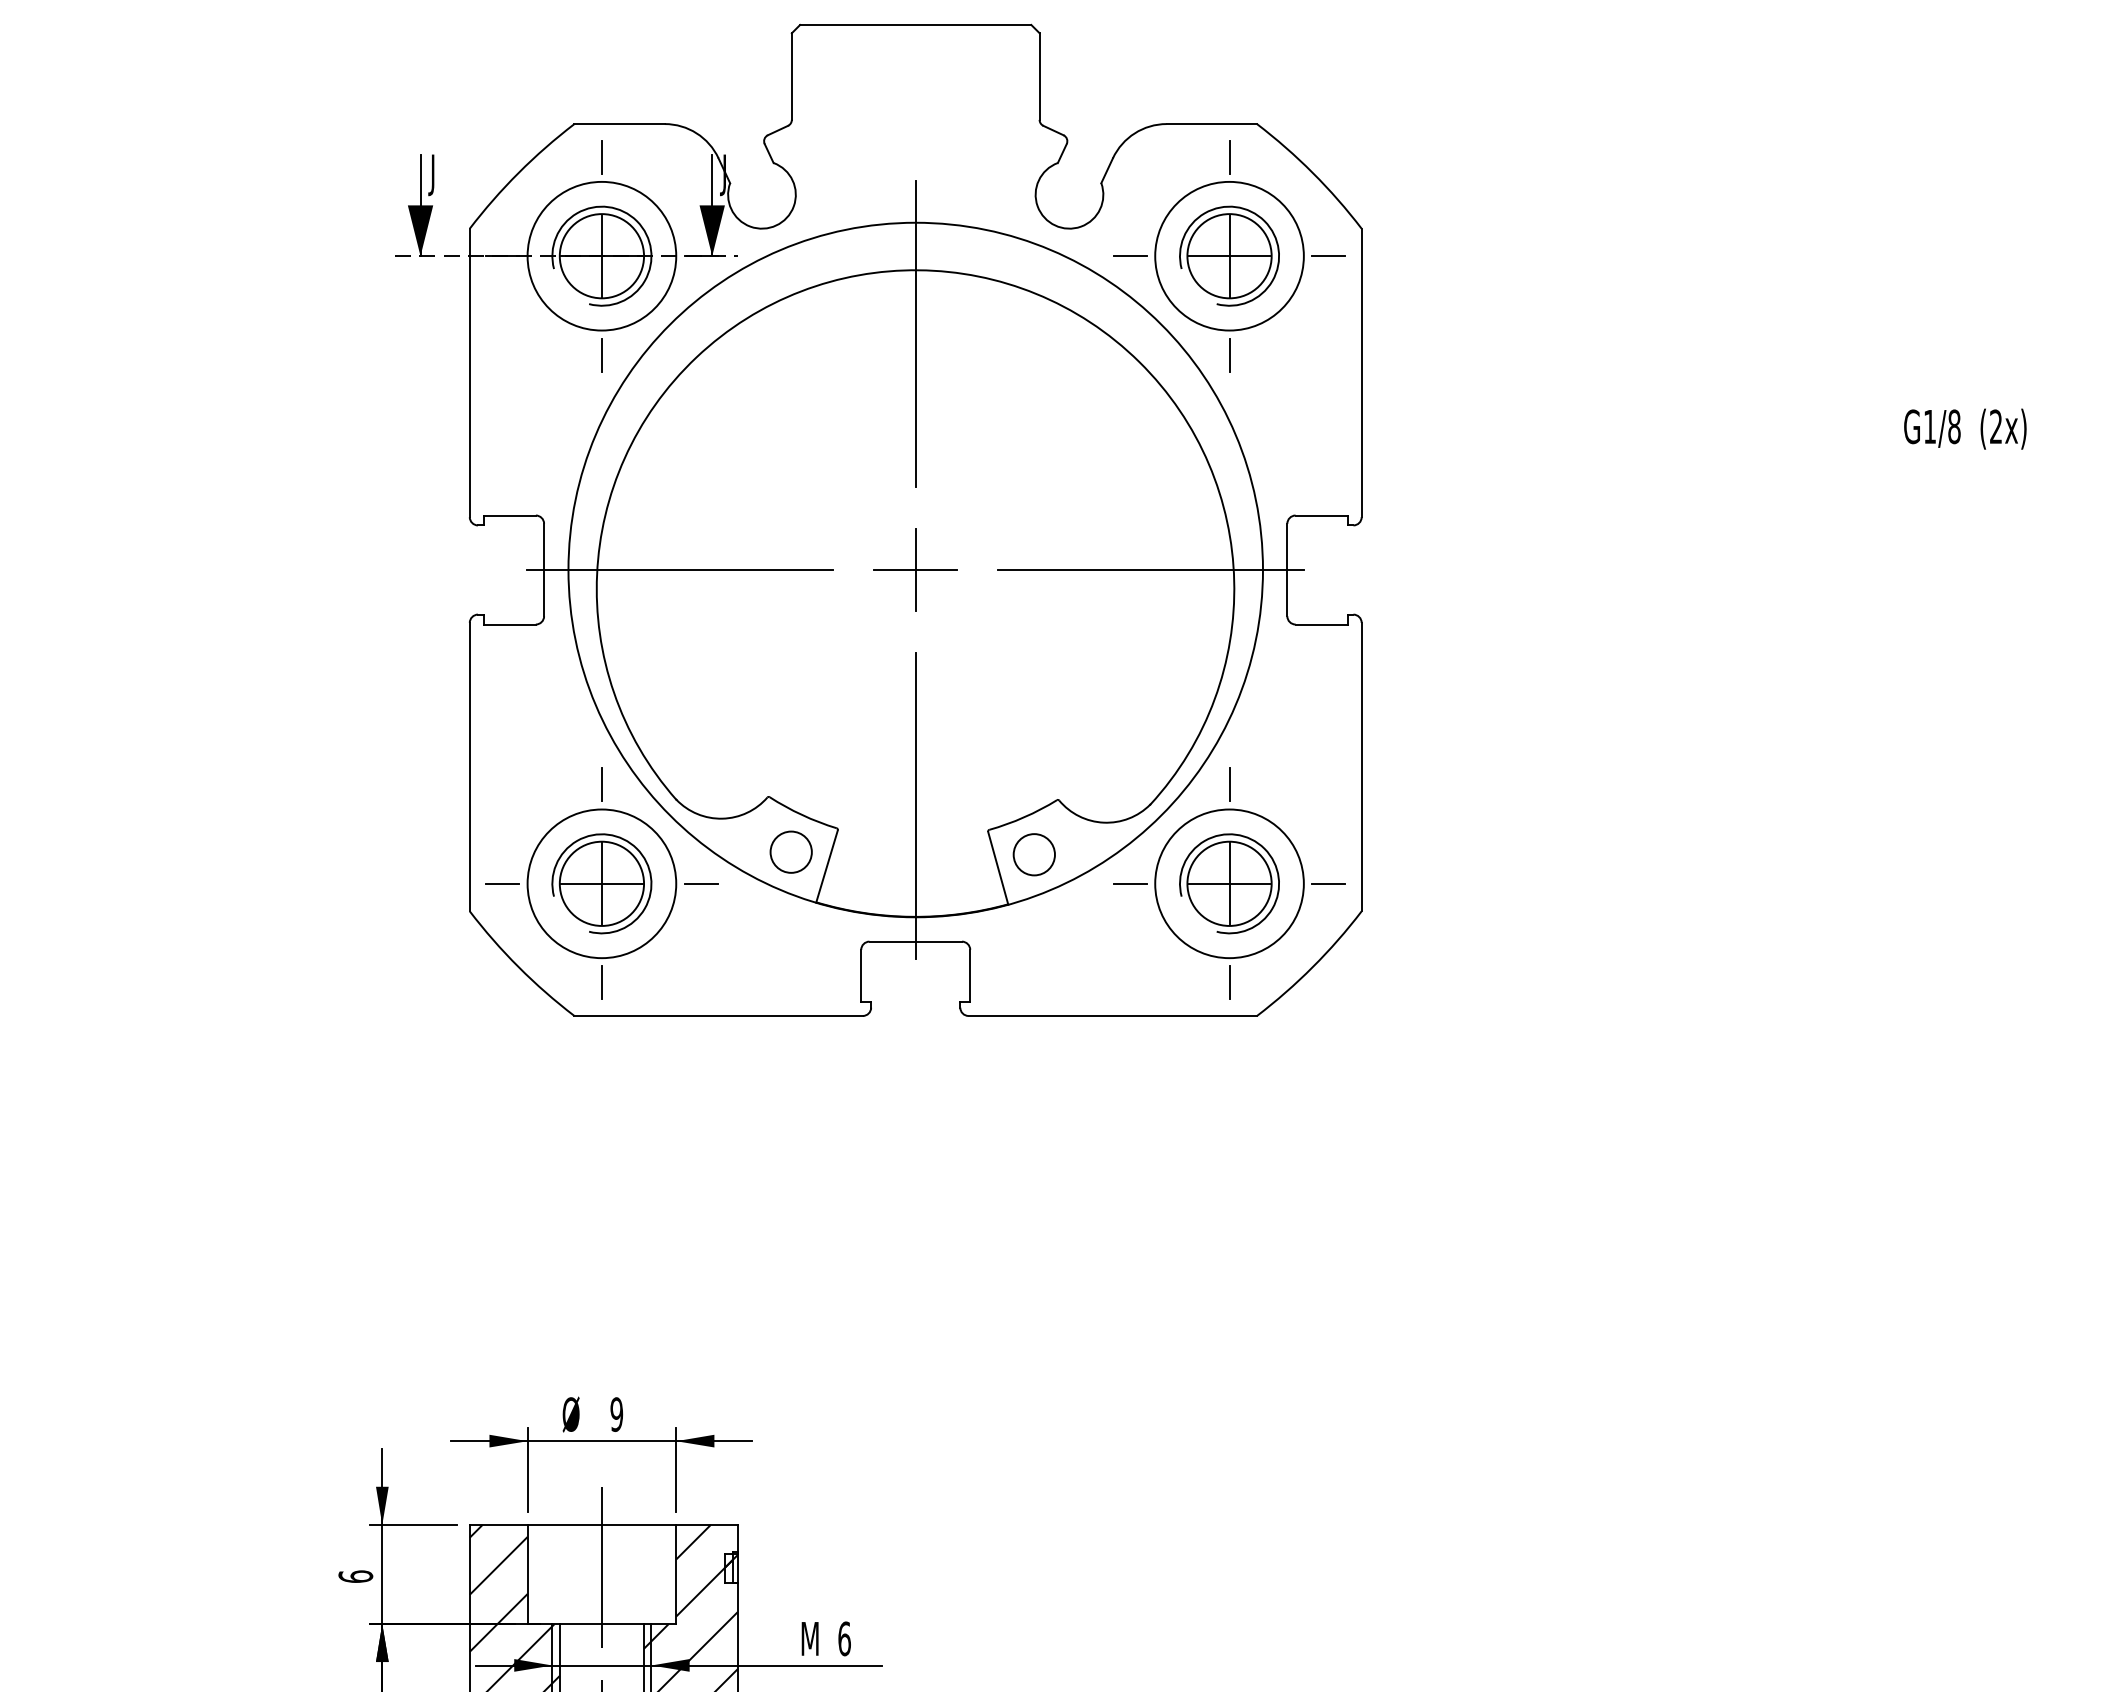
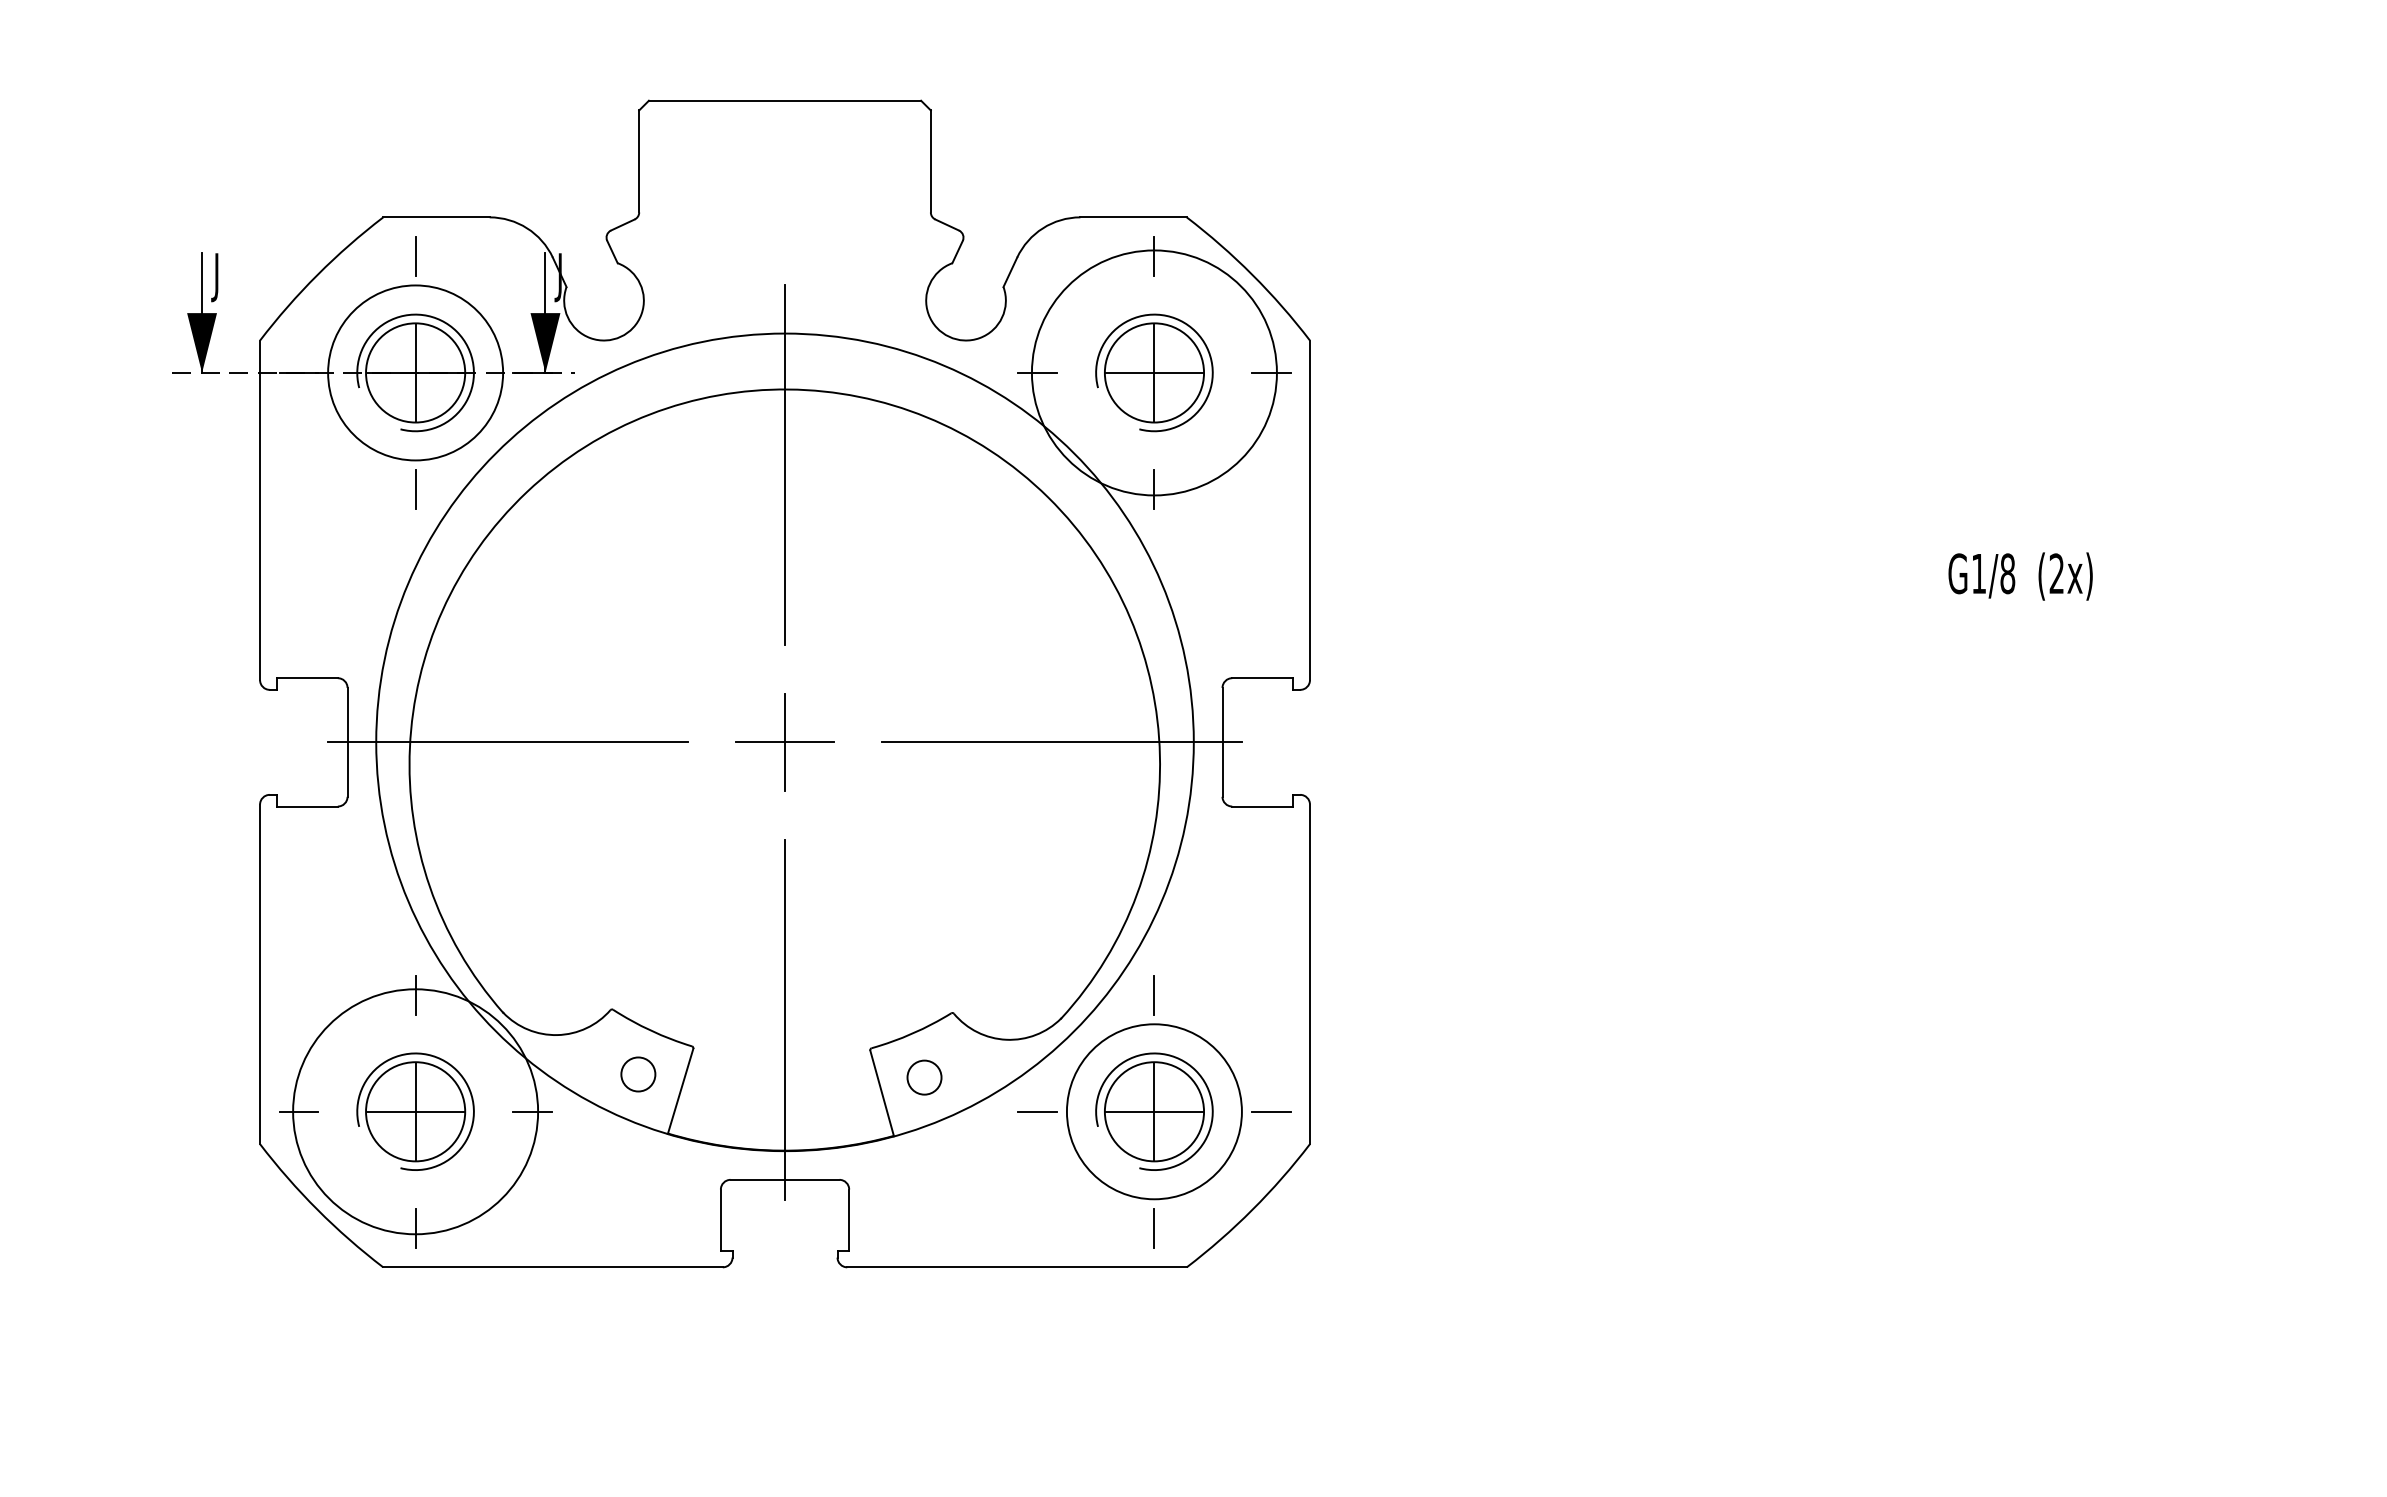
circle: (1229, 255) -> (1154, 372), size x1.4
circle: (790, 851) -> (637, 1073), size x0.7
circle: (1033, 854) -> (923, 1077), size x0.7
circle: (601, 883) -> (415, 1111), size x1.4

